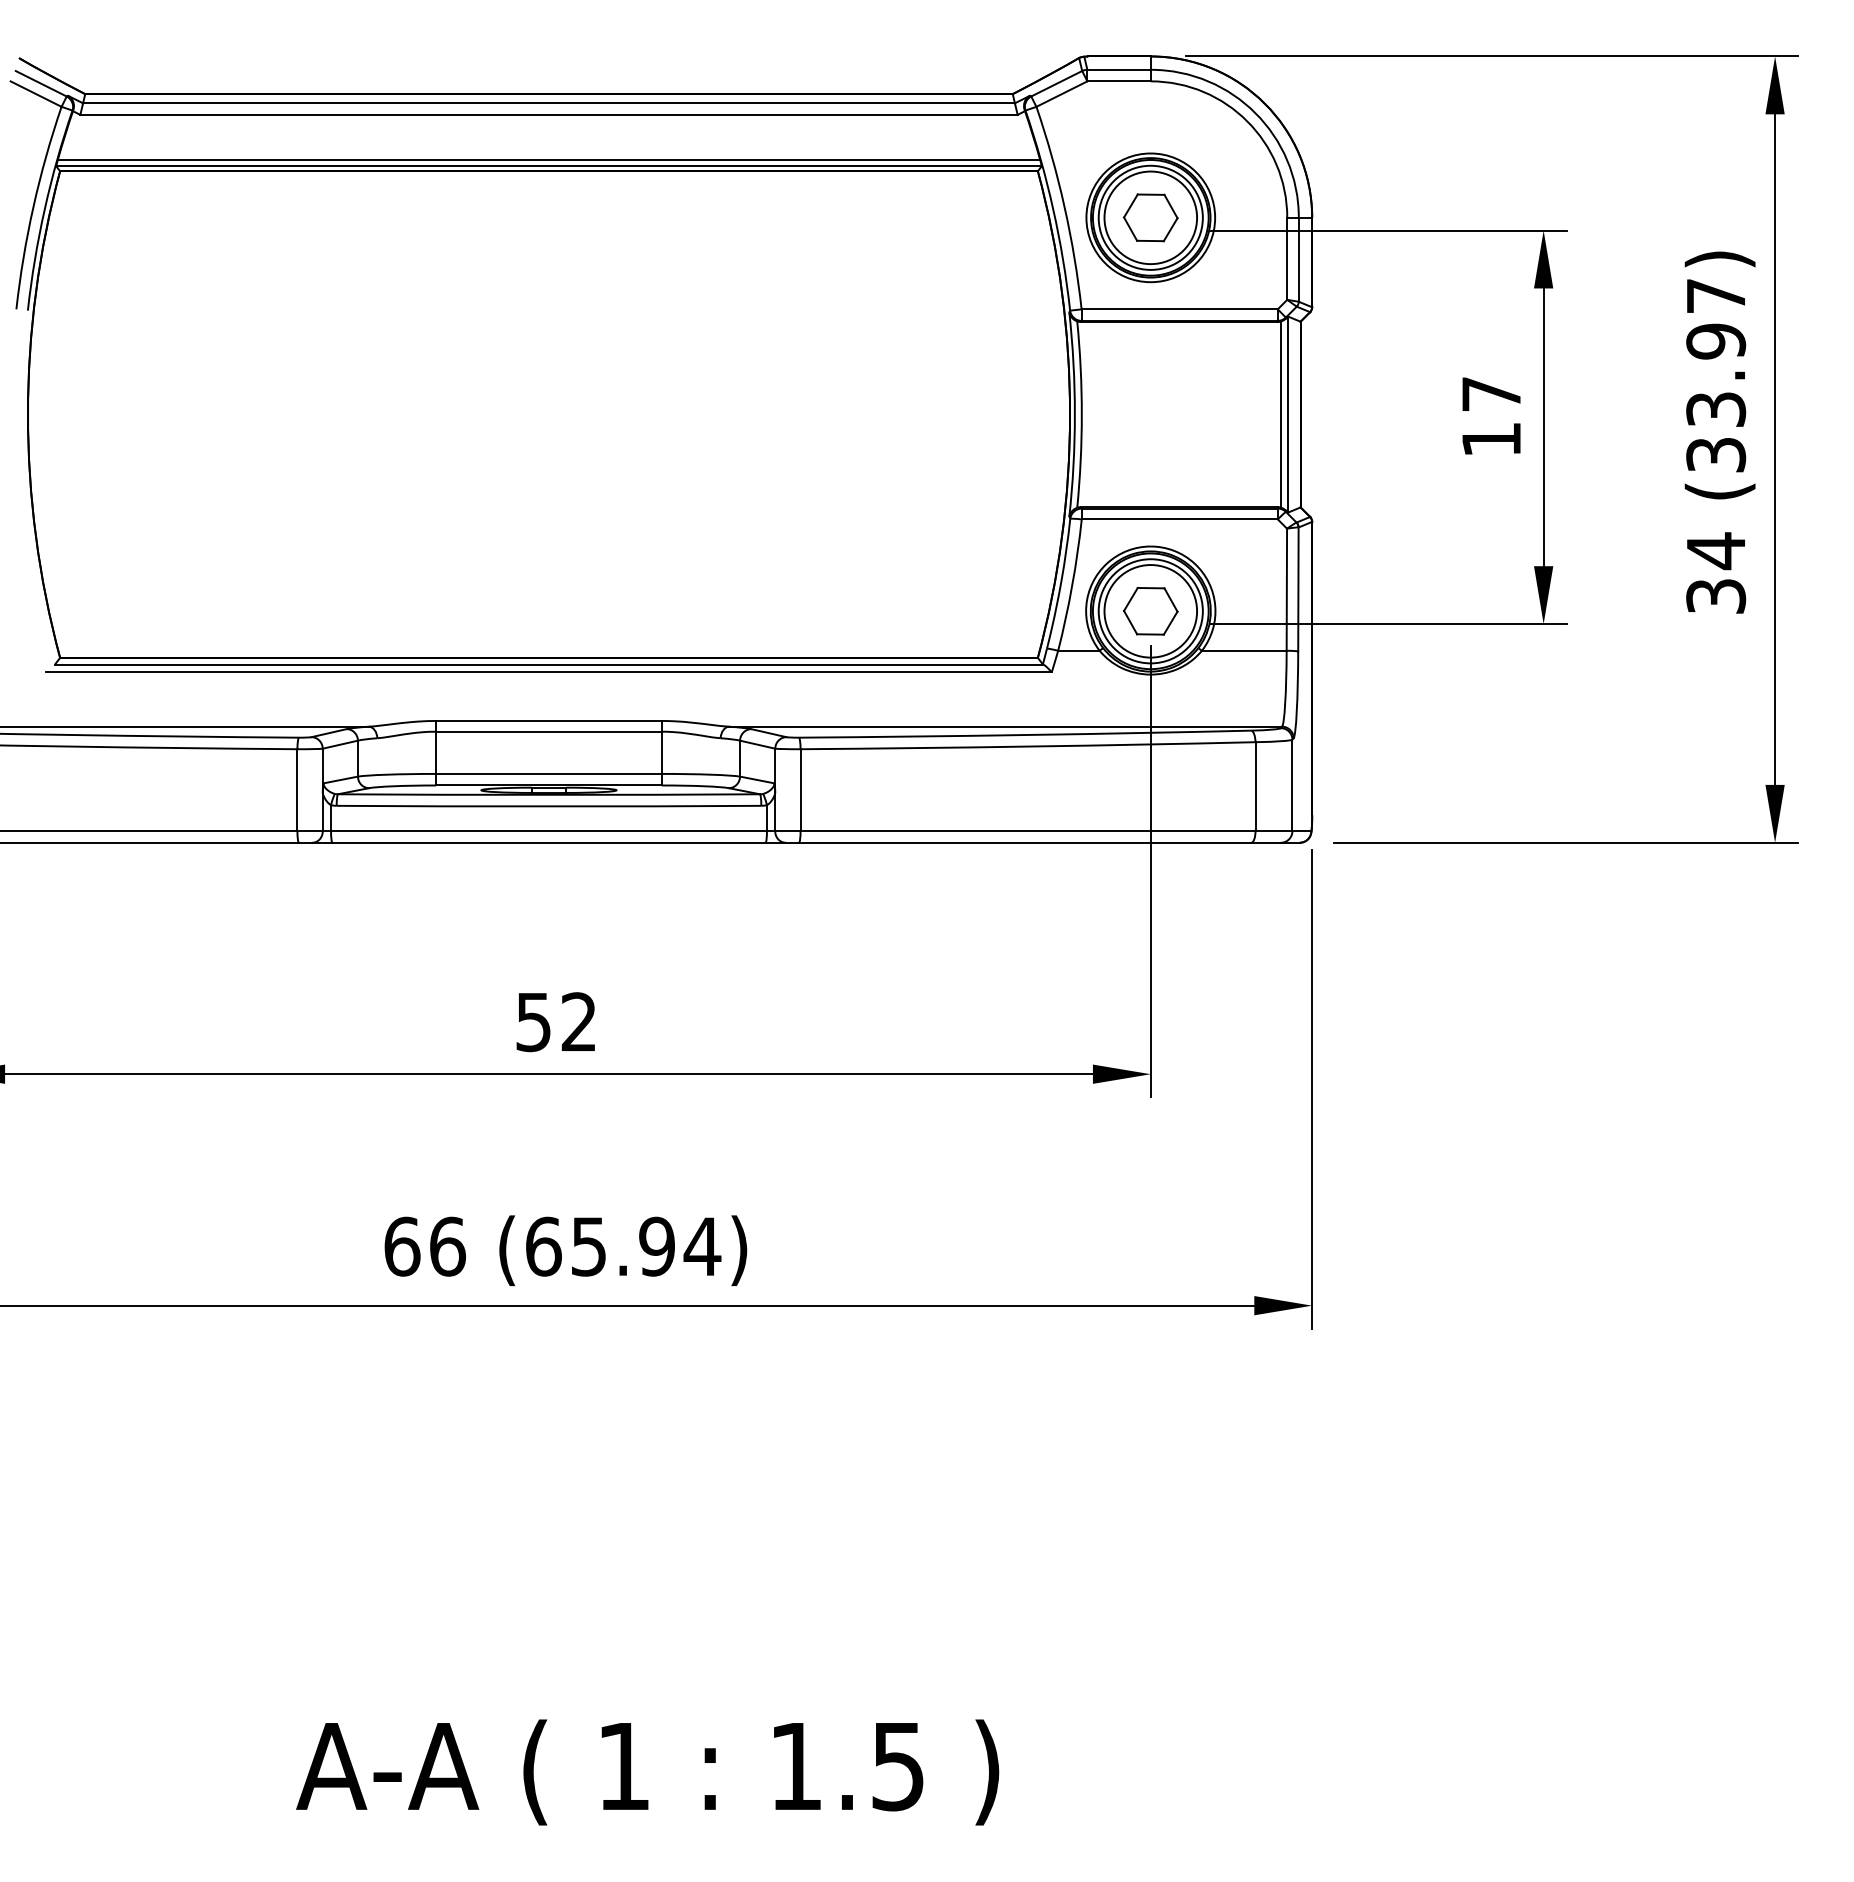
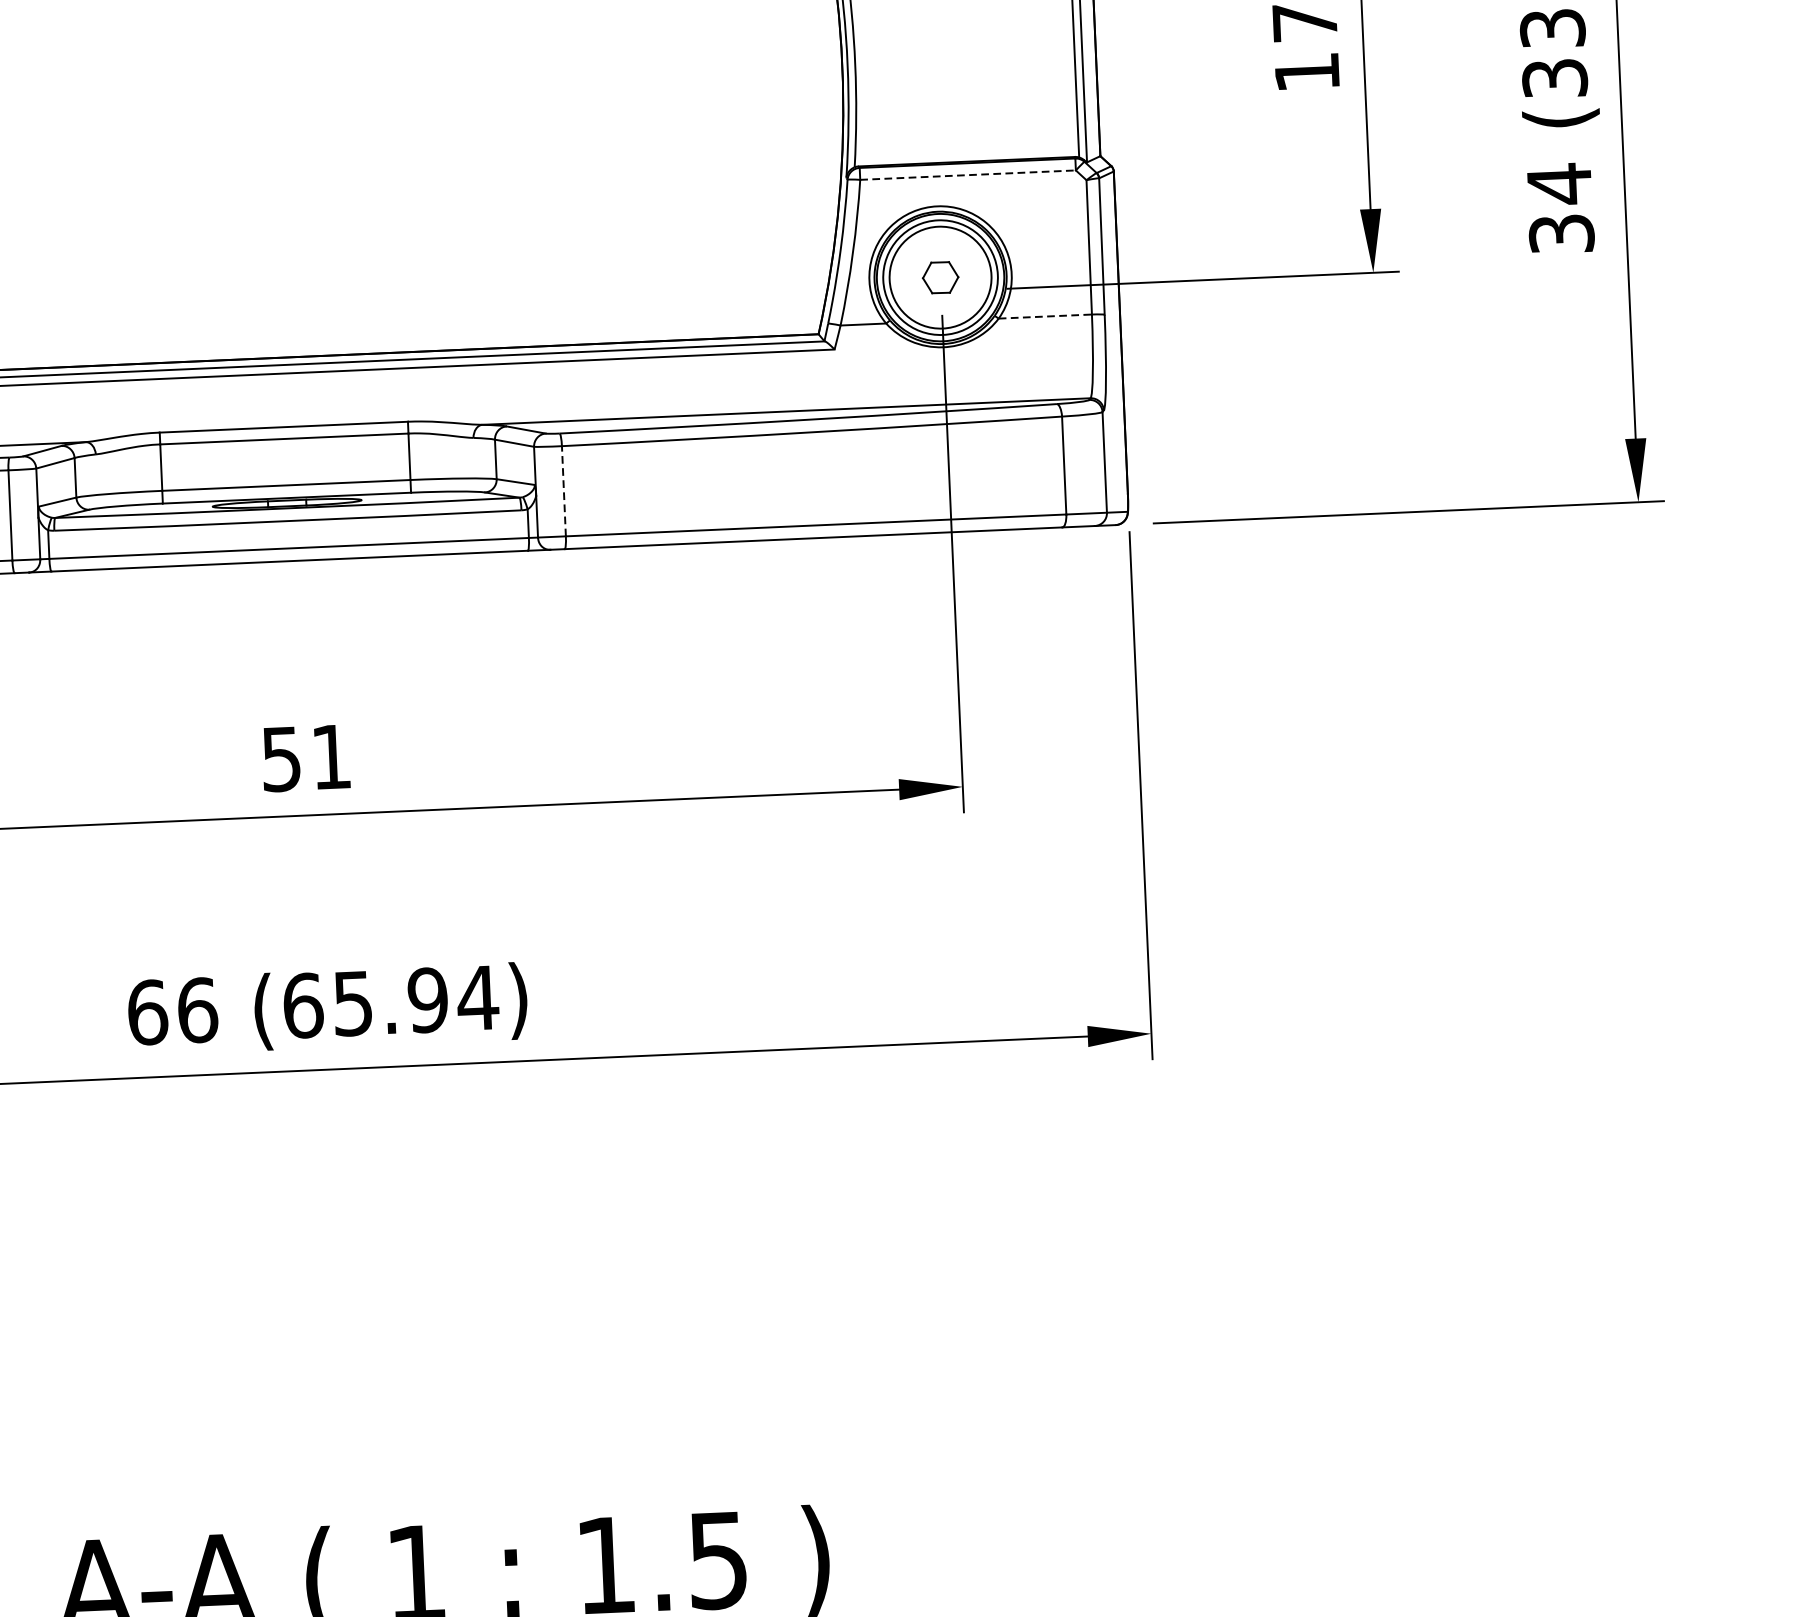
line: (1180, 519) -> (968, 175), solid -> dashed
part: (1150, 611) -> (940, 277), size x0.6
line: (1244, 650) -> (1045, 316), solid -> dashed
line: (800, 790) -> (563, 491), solid -> dashed
text: (578, 1021) -> (330, 756), 52 -> 51

